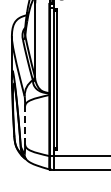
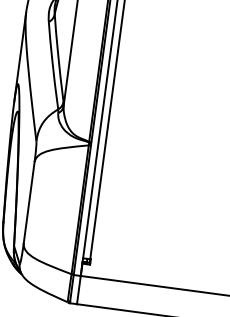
line: (25, 124) -> (30, 200), dashed -> solid

